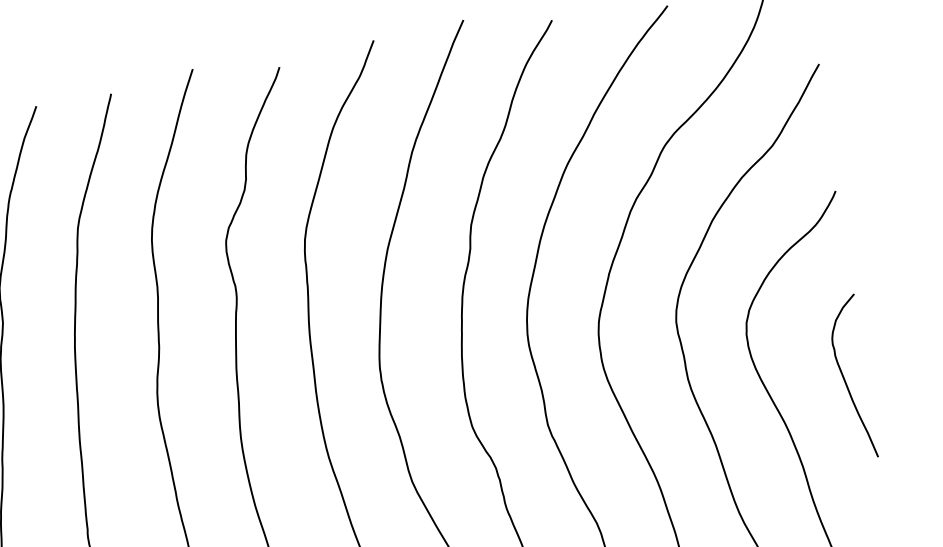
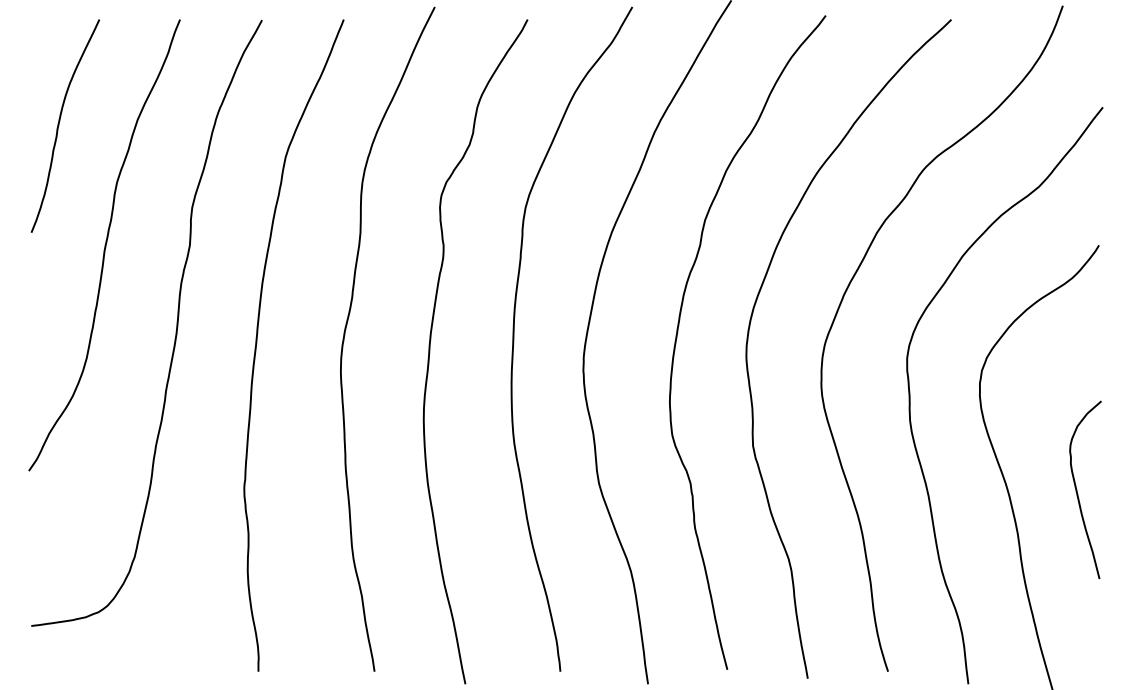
curve: (845, 378) -> (1077, 489), moved

